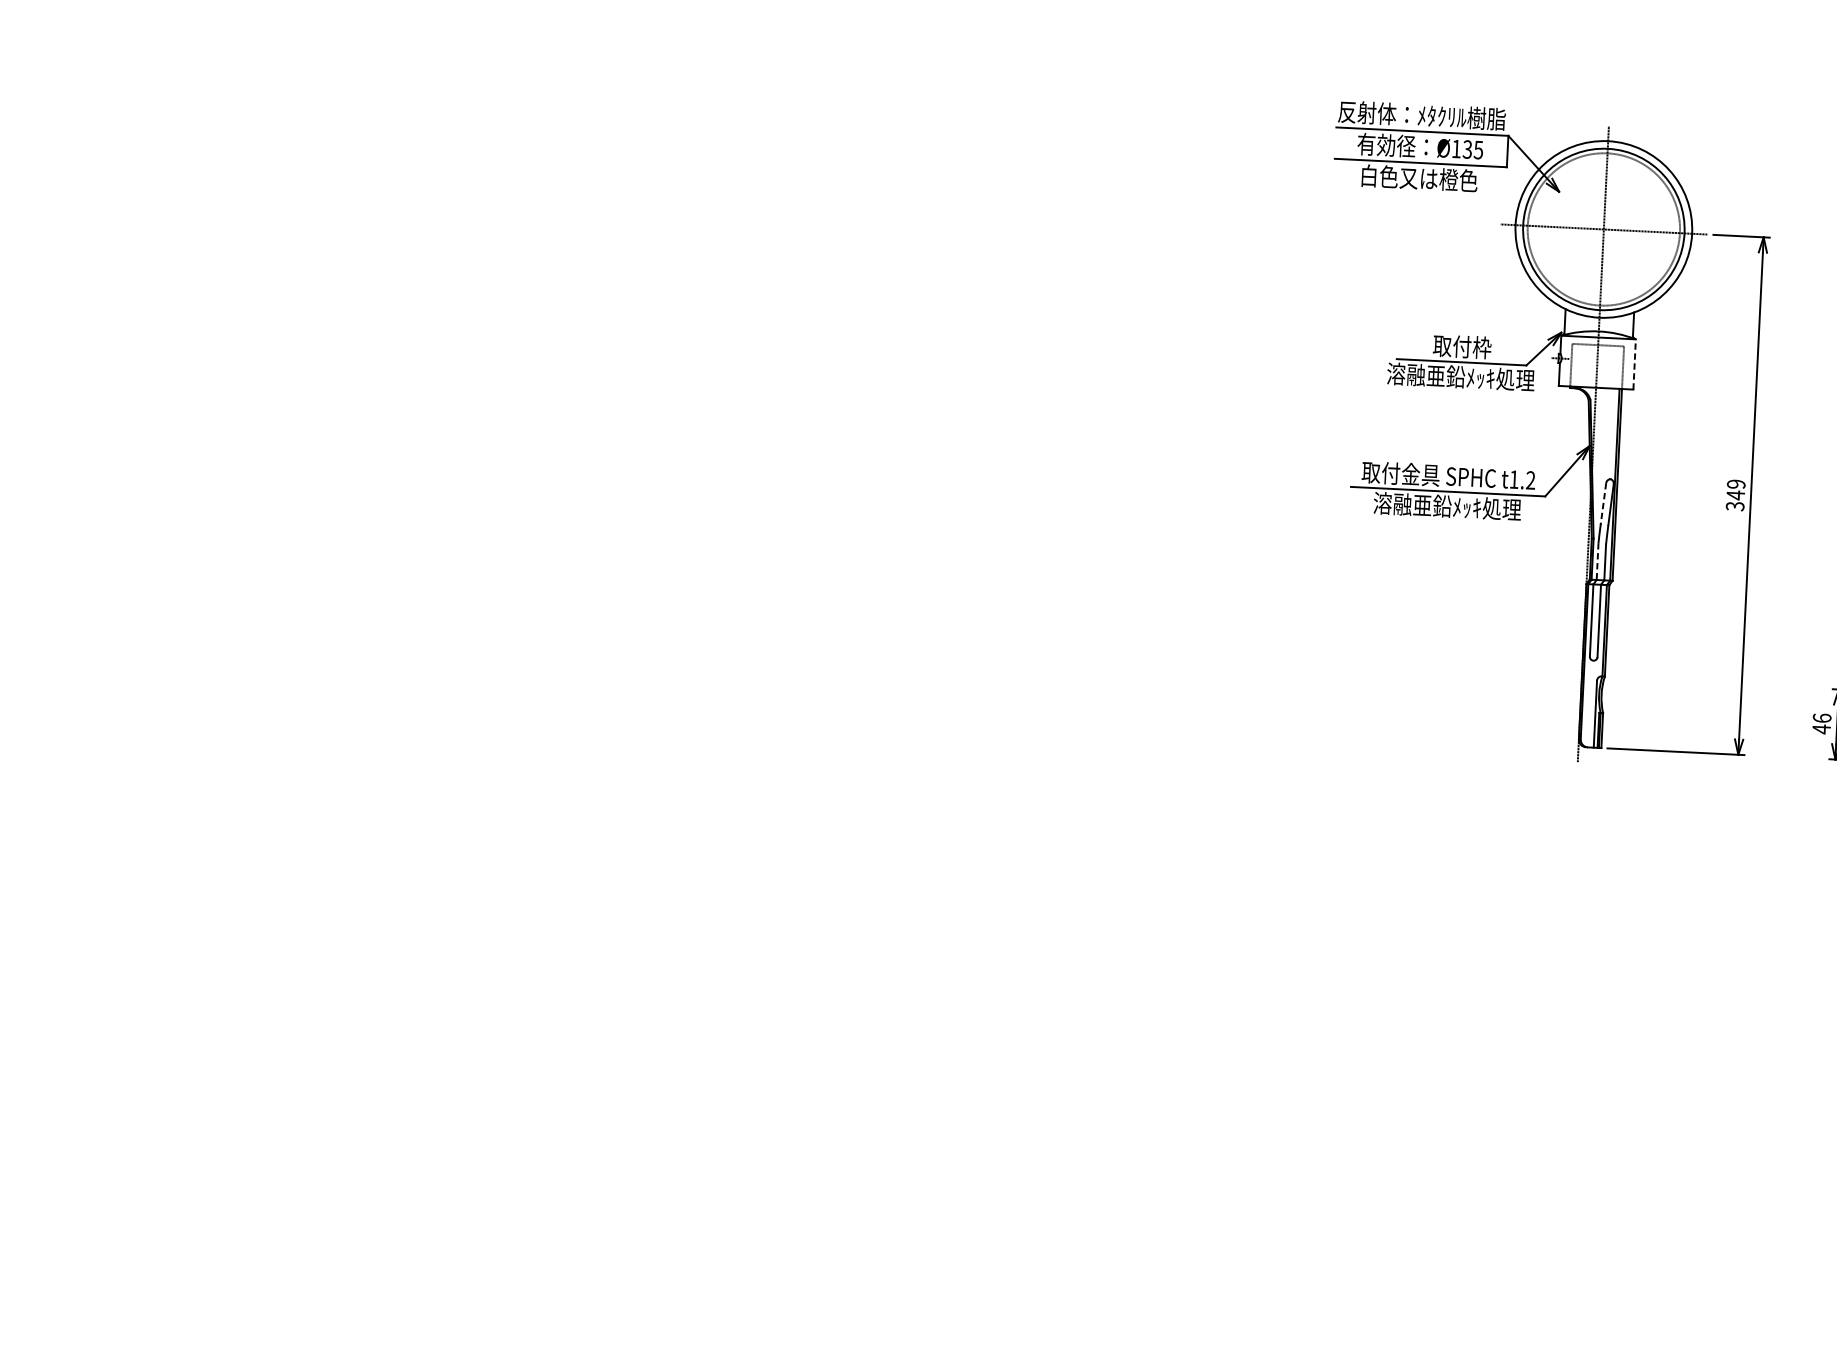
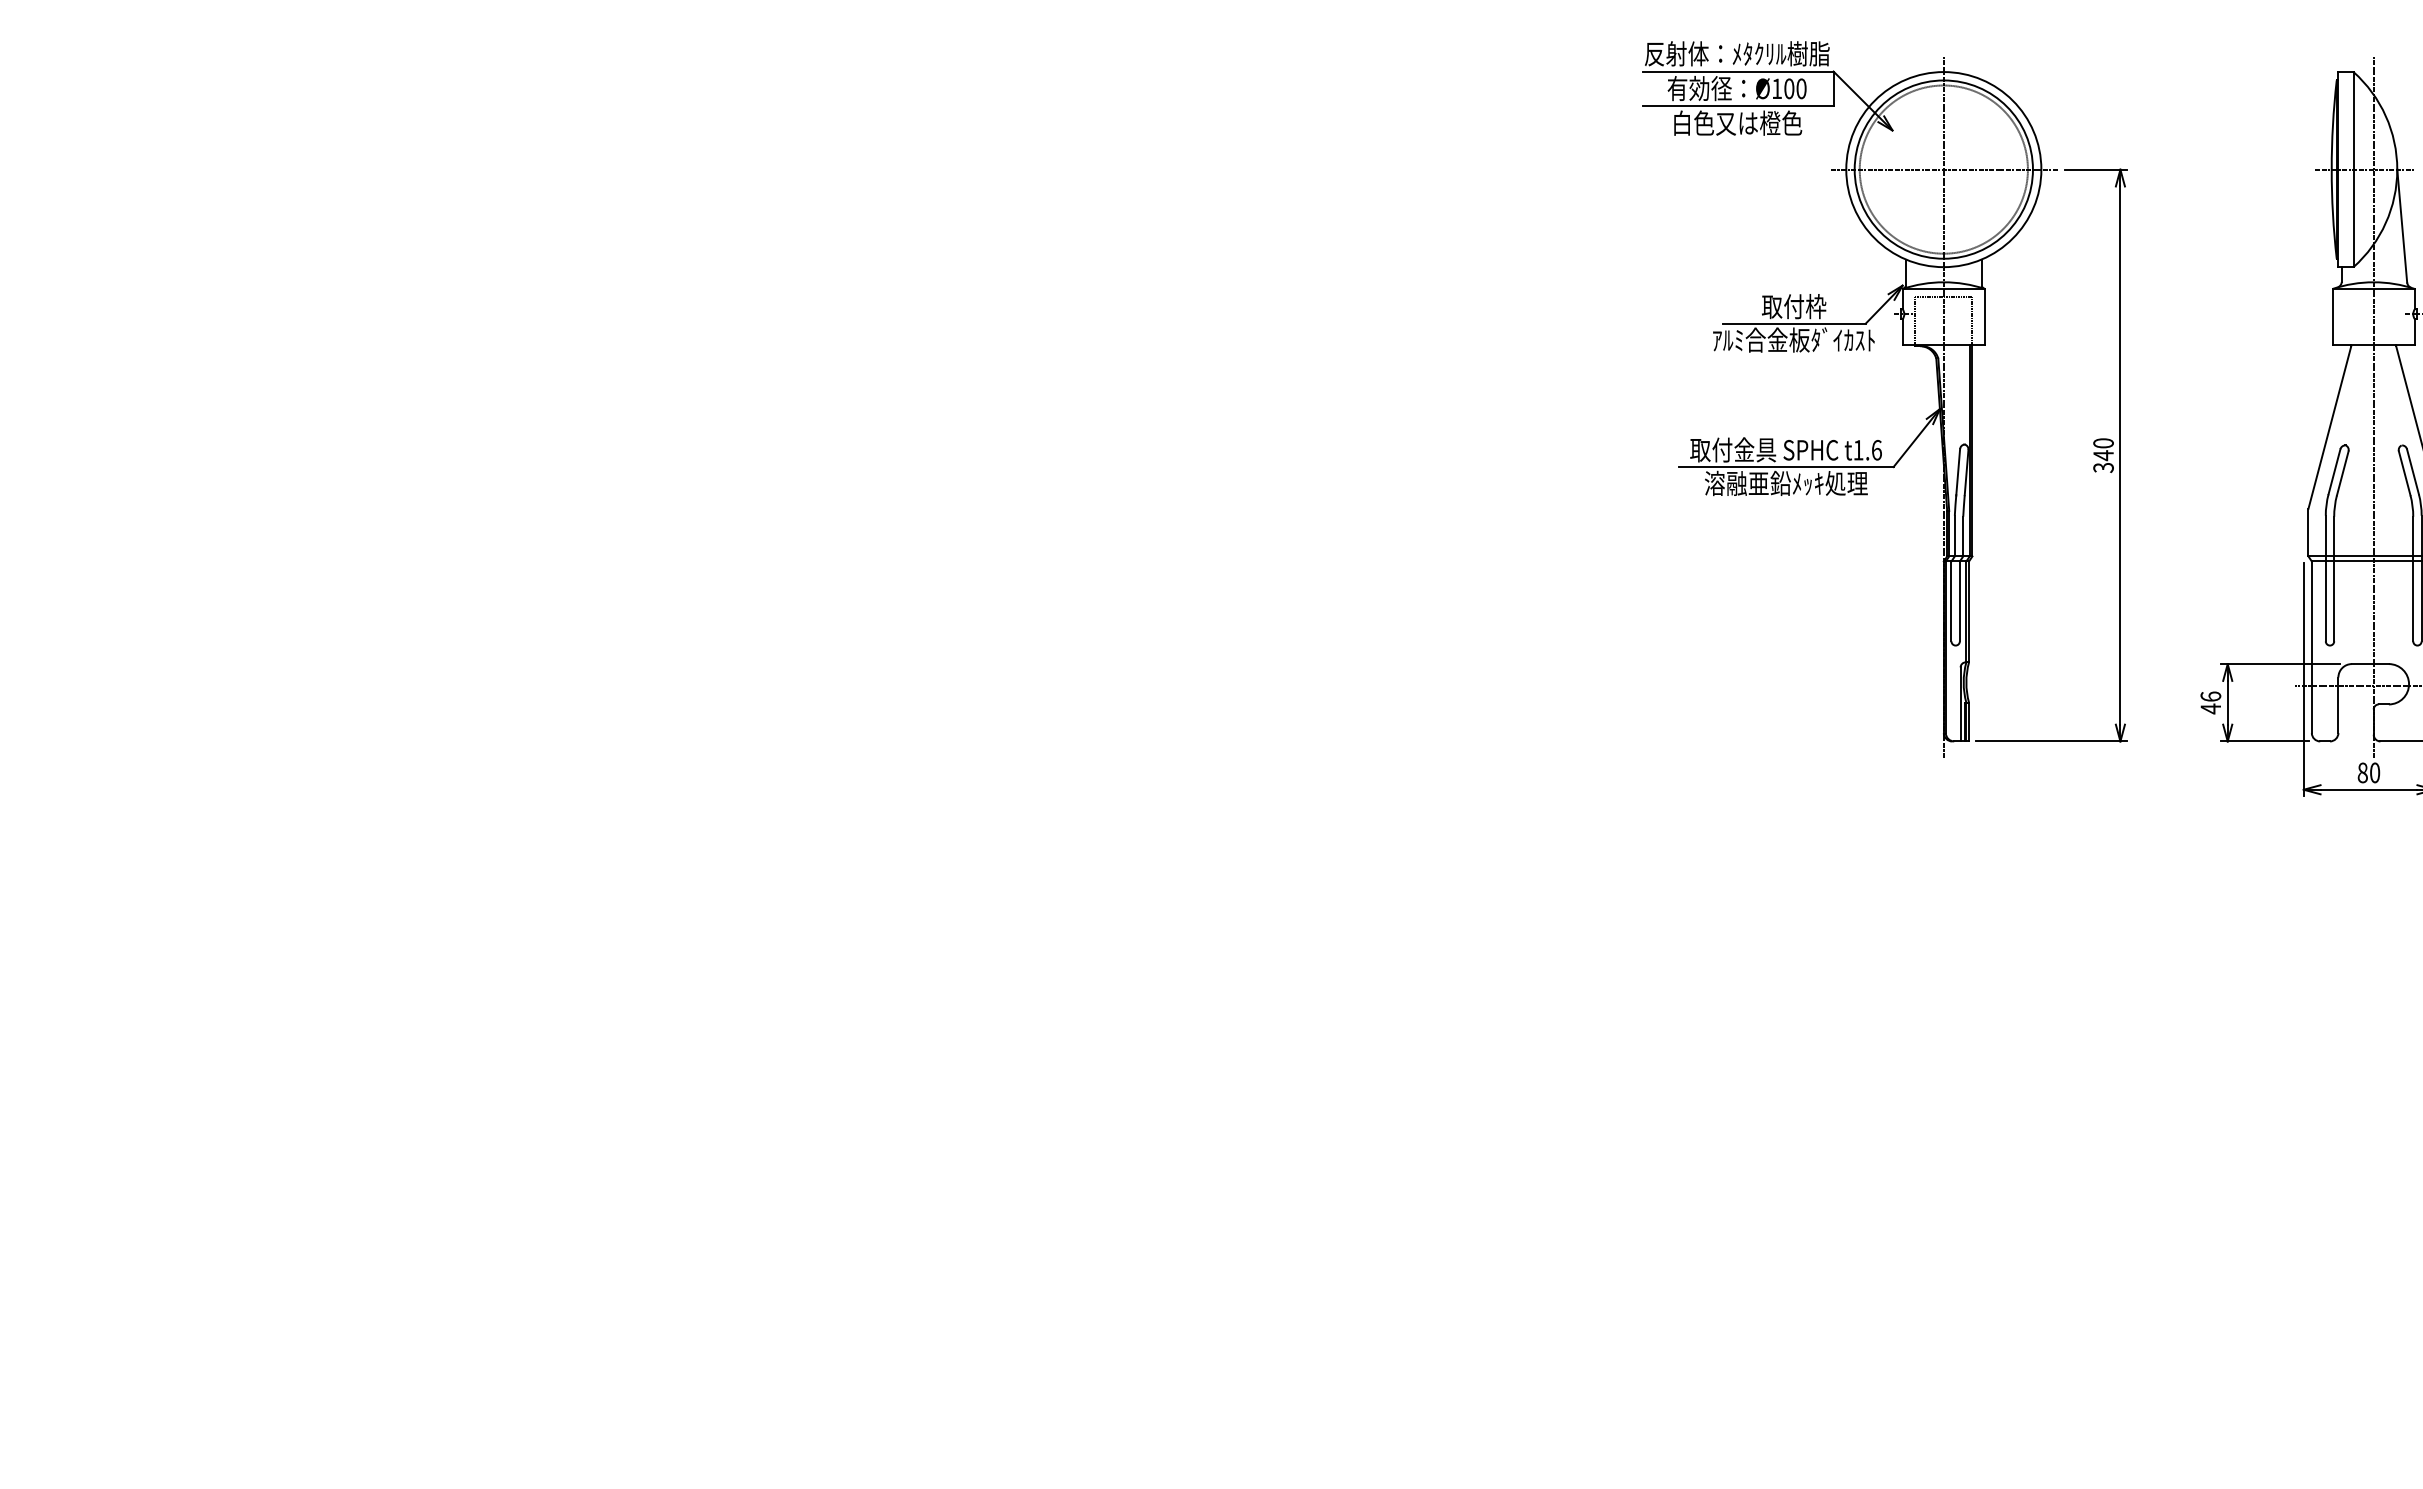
text: (1473, 149) -> (1795, 88), Ø135 -> Ø100
line: (1635, 364) -> (1985, 316), dashed -> solid
text: (1460, 376) -> (1793, 339), 溶融亜鉛ﾒｯｷ処理 -> ｱﾙﾐ合金板ﾀﾞｲｶｽﾄ
text: (1530, 479) -> (1876, 449), t1.2 -> t1.6
text: (1736, 484) -> (2103, 443), 349 -> 340
line: (1603, 504) -> (1958, 472), dashed -> solid
line: (1597, 561) -> (1954, 536), dashed -> solid

